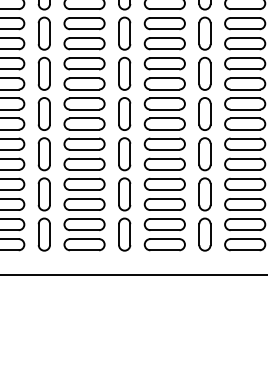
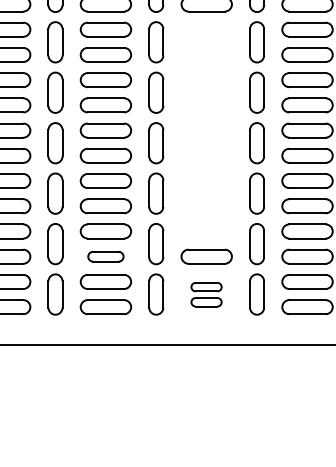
part: (164, 103) -> (206, 129), removed
part: (84, 204) -> (105, 256), size x0.7
part: (164, 234) -> (206, 294), size x0.6

